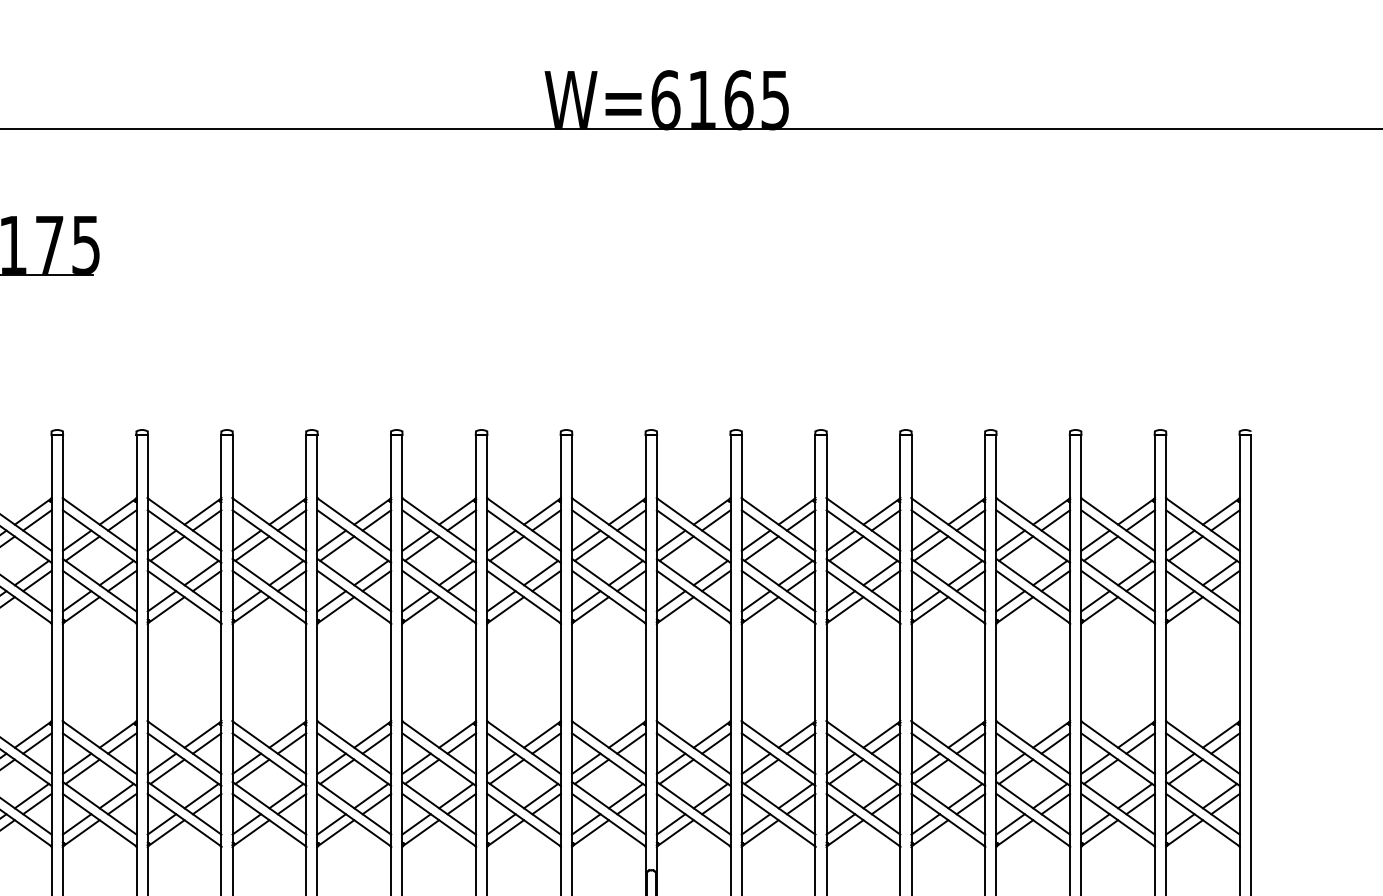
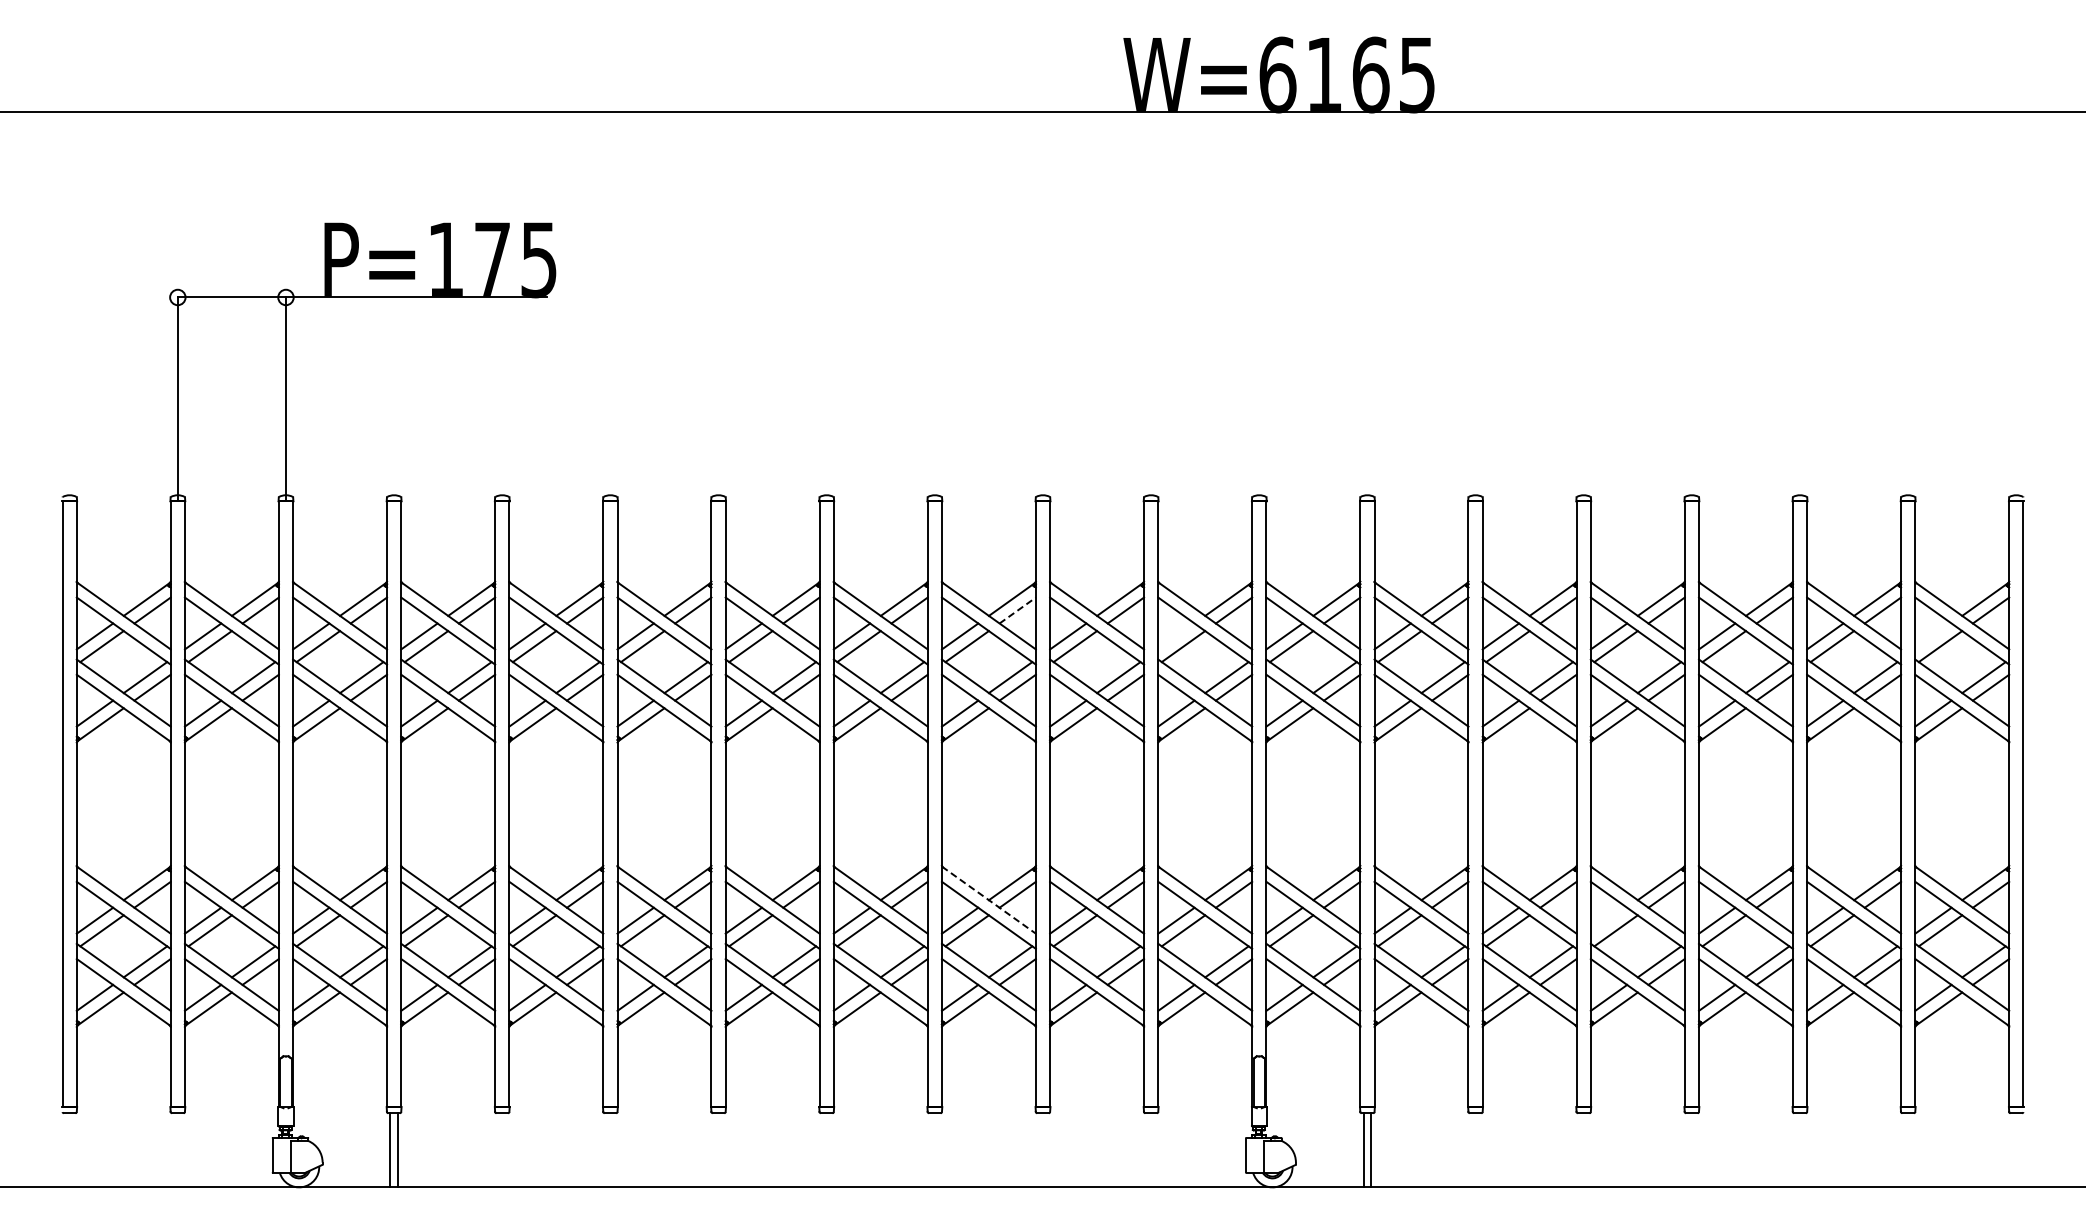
line: (462, 520) -> (1018, 610), solid -> dashed
line: (586, 540) -> (1176, 636), removed
line: (1180, 540) -> (1933, 636), removed
line: (438, 747) -> (988, 900), solid -> dashed
line: (925, 763) -> (1608, 920), removed

